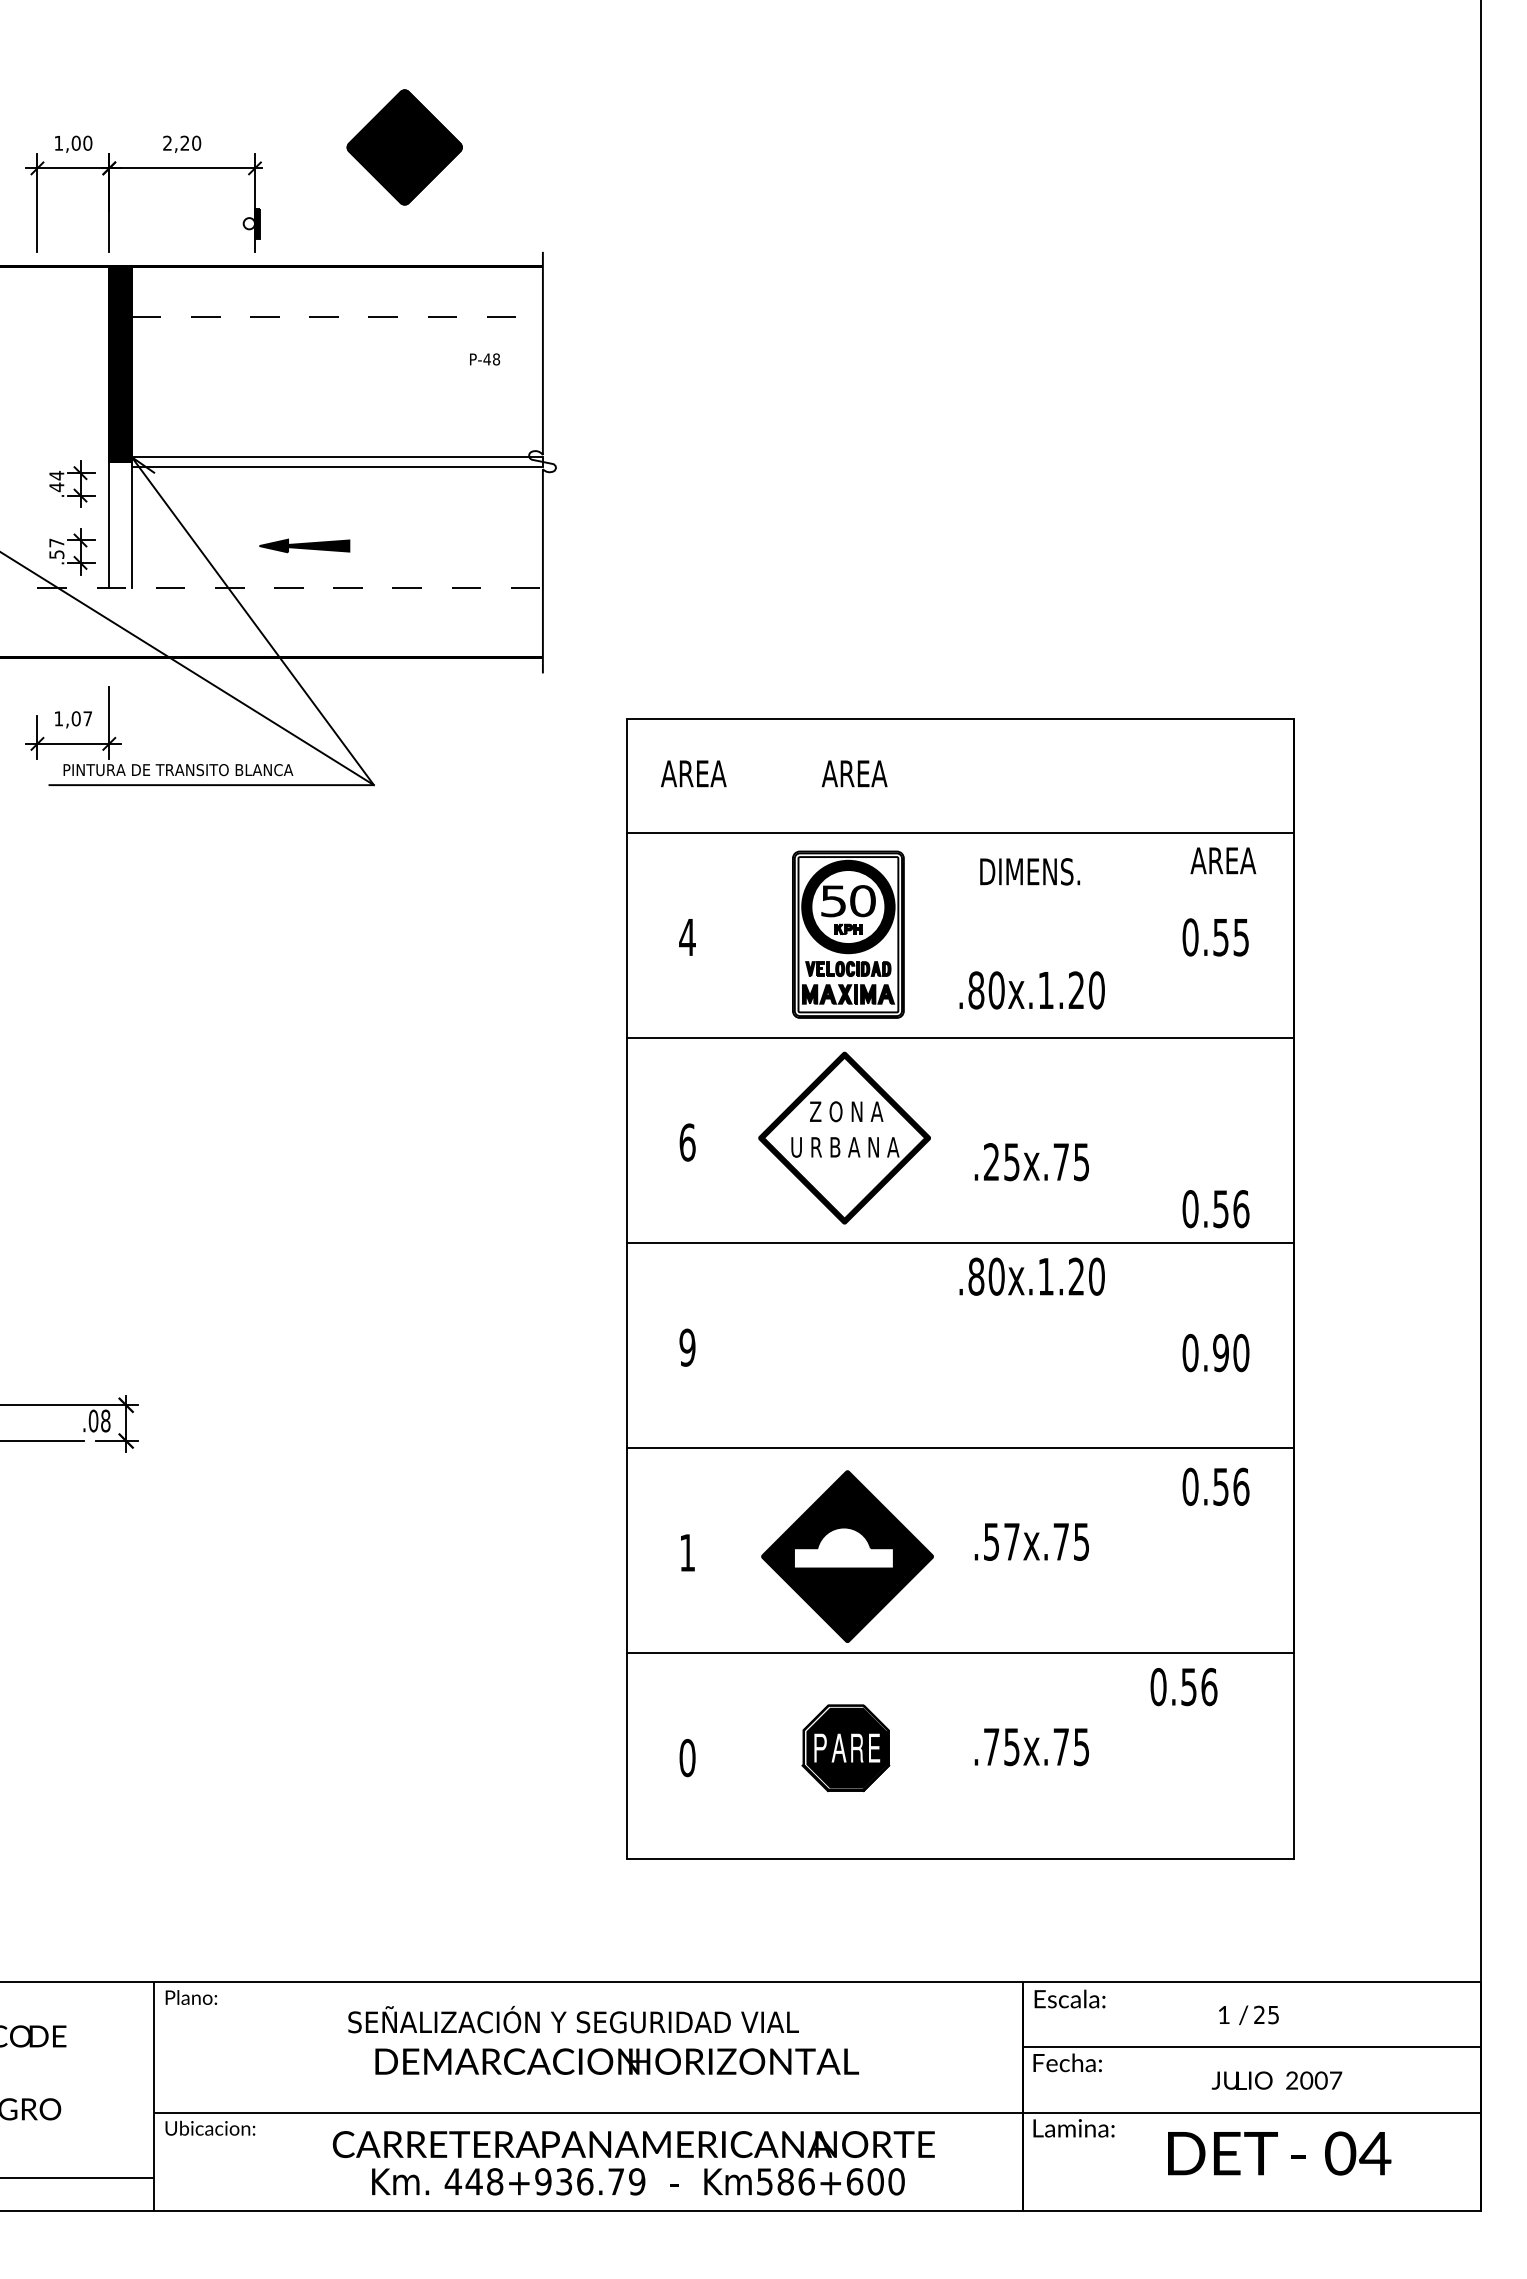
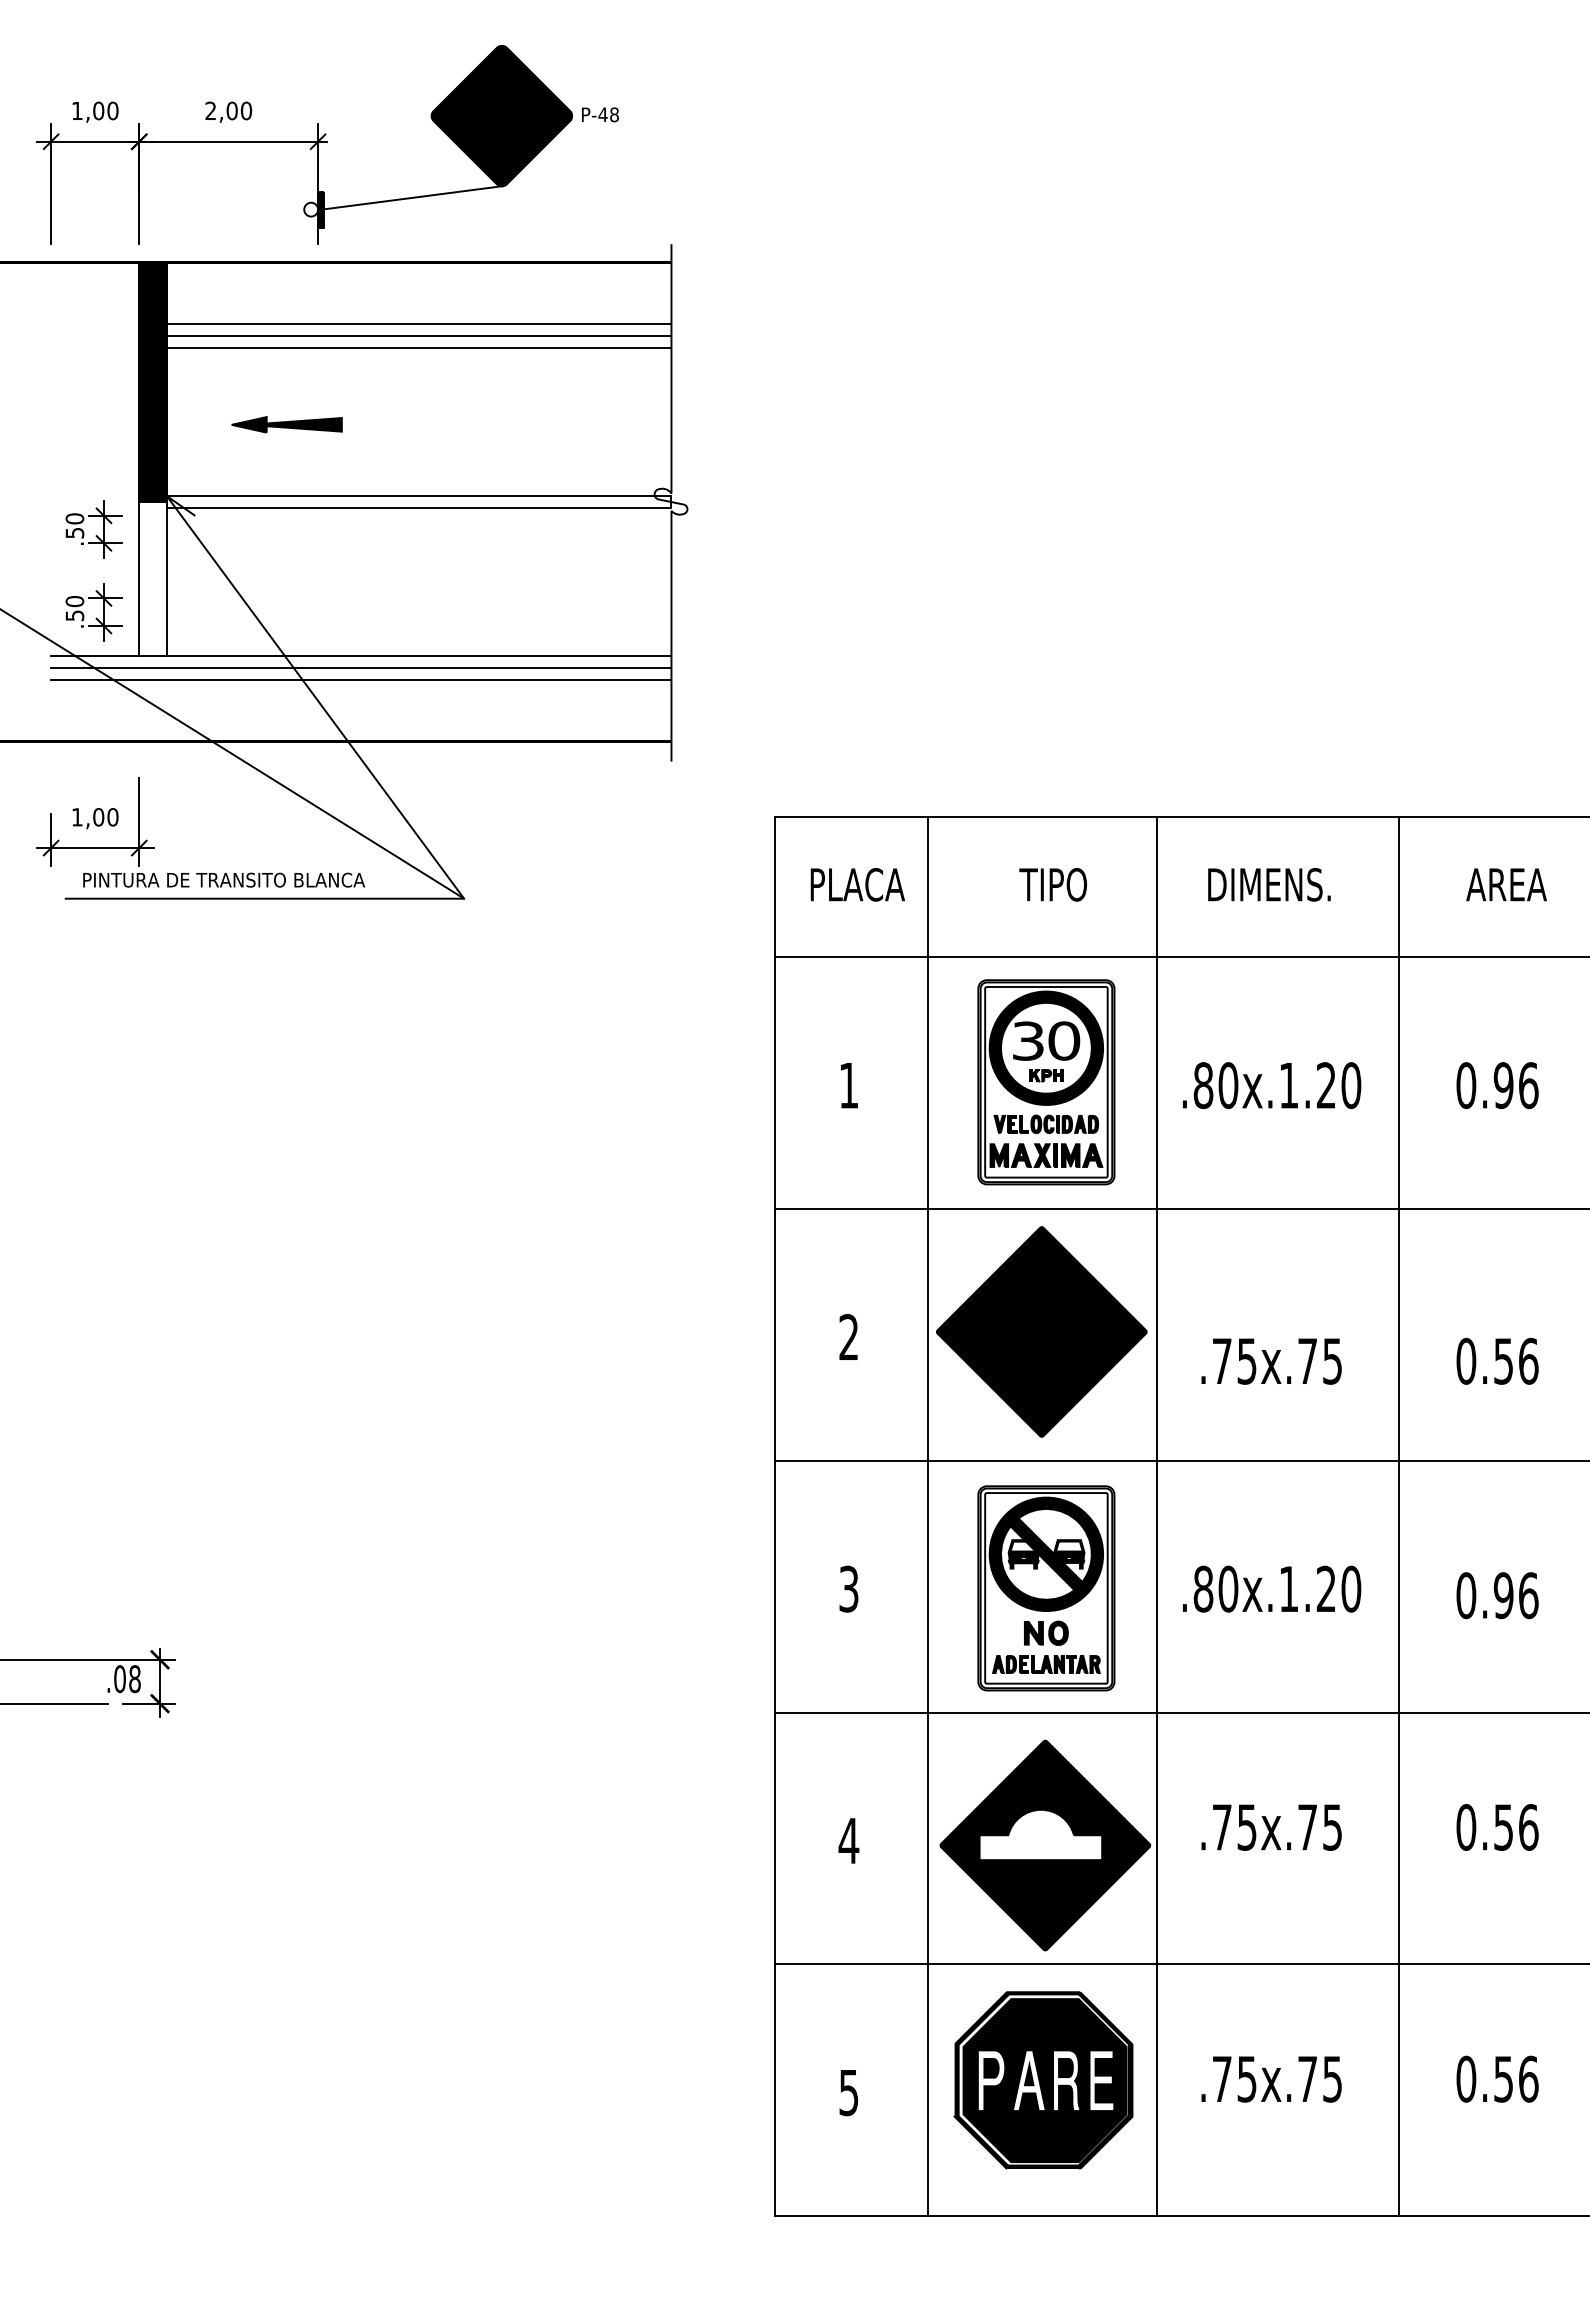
text: (184, 142) -> (231, 109), 2,20 -> 2,00
line: (329, 214) -> (409, 198), added
line: (337, 316) -> (419, 323), dashed -> solid
line: (336, 326) -> (418, 335), added
line: (336, 336) -> (418, 348), added
text: (485, 359) -> (601, 114), moved
text: (56, 481) -> (74, 526), .44 -> .50
text: (56, 542) -> (74, 600), .57 -> .50
part: (304, 545) -> (286, 424), moved
line: (290, 587) -> (361, 656), dashed -> solid
line: (289, 597) -> (360, 668), added
line: (289, 606) -> (360, 679), added
text: (87, 718) -> (112, 816), 1,07 -> 1,00
text: (694, 773) -> (857, 884), AREA -> PLACA
text: (854, 773) -> (1053, 884), AREA -> TIPO
text: (1223, 860) -> (1506, 884), moved
text: (1030, 871) -> (1269, 884), moved
text: (834, 900) -> (1029, 1040), 5 -> 3
text: (687, 937) -> (848, 1085), 4 -> 1
text: (1231, 937) -> (1516, 1085), 0.55 -> 0.96
text: (1031, 990) -> (1271, 1085), moved
fill: (844, 1137) -> (1041, 1331), added
text: (687, 1142) -> (848, 1337), 6 -> 2
text: (991, 1161) -> (1222, 1360), .25x.75 -> .75x.75
text: (1215, 1209) -> (1496, 1361), moved
text: (1031, 1276) -> (1271, 1588), moved
line: (752, 1288) -> (928, 1516), added
line: (938, 1288) -> (1156, 1516), added
line: (1135, 1288) -> (1398, 1516), added
text: (687, 1347) -> (848, 1588), 9 -> 3
part: (848, 1347) -> (1046, 1588), added
text: (1241, 1352) -> (1528, 1595), 0.90 -> 0.96
text: (1215, 1486) -> (1496, 1826), moved
text: (1001, 1541) -> (1234, 1826), .57x.75 -> .75x.75
text: (687, 1552) -> (848, 1840), 1 -> 4
text: (1183, 1687) -> (1496, 2079), moved
part: (845, 1747) -> (1042, 2079), size x1.67
text: (687, 1758) -> (848, 2093), 0 -> 5

